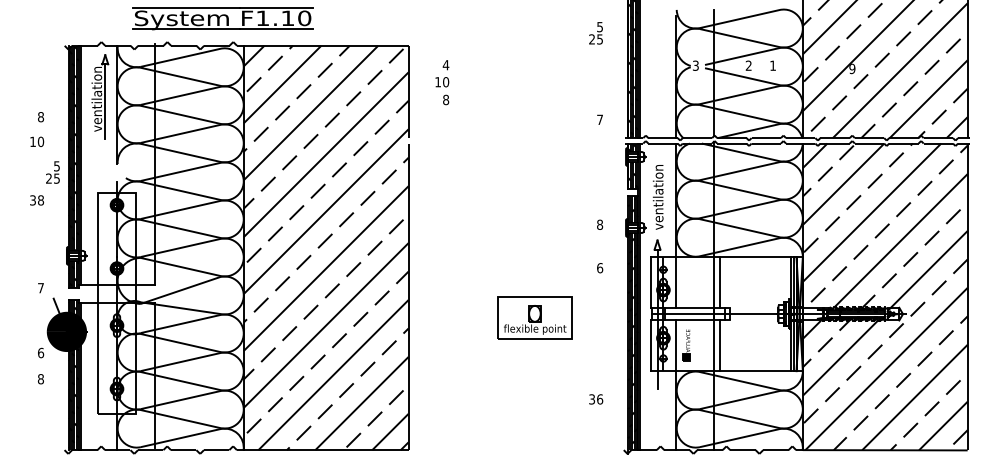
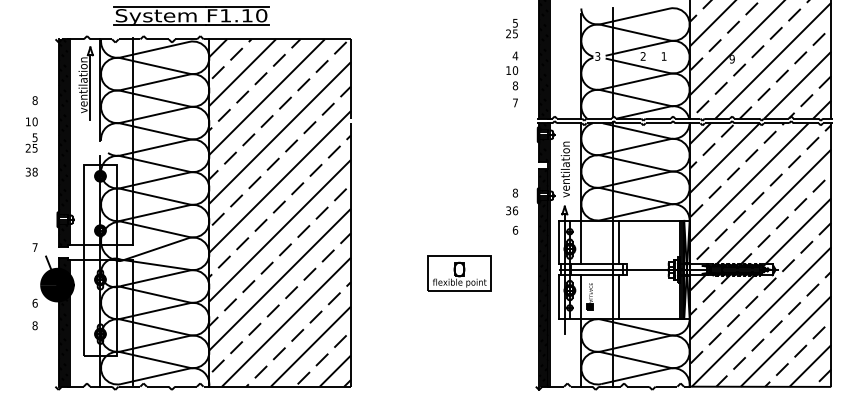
text: (442, 82) -> (512, 70), moved
text: (52, 172) -> (31, 143), moved
text: (596, 399) -> (512, 210), moved

